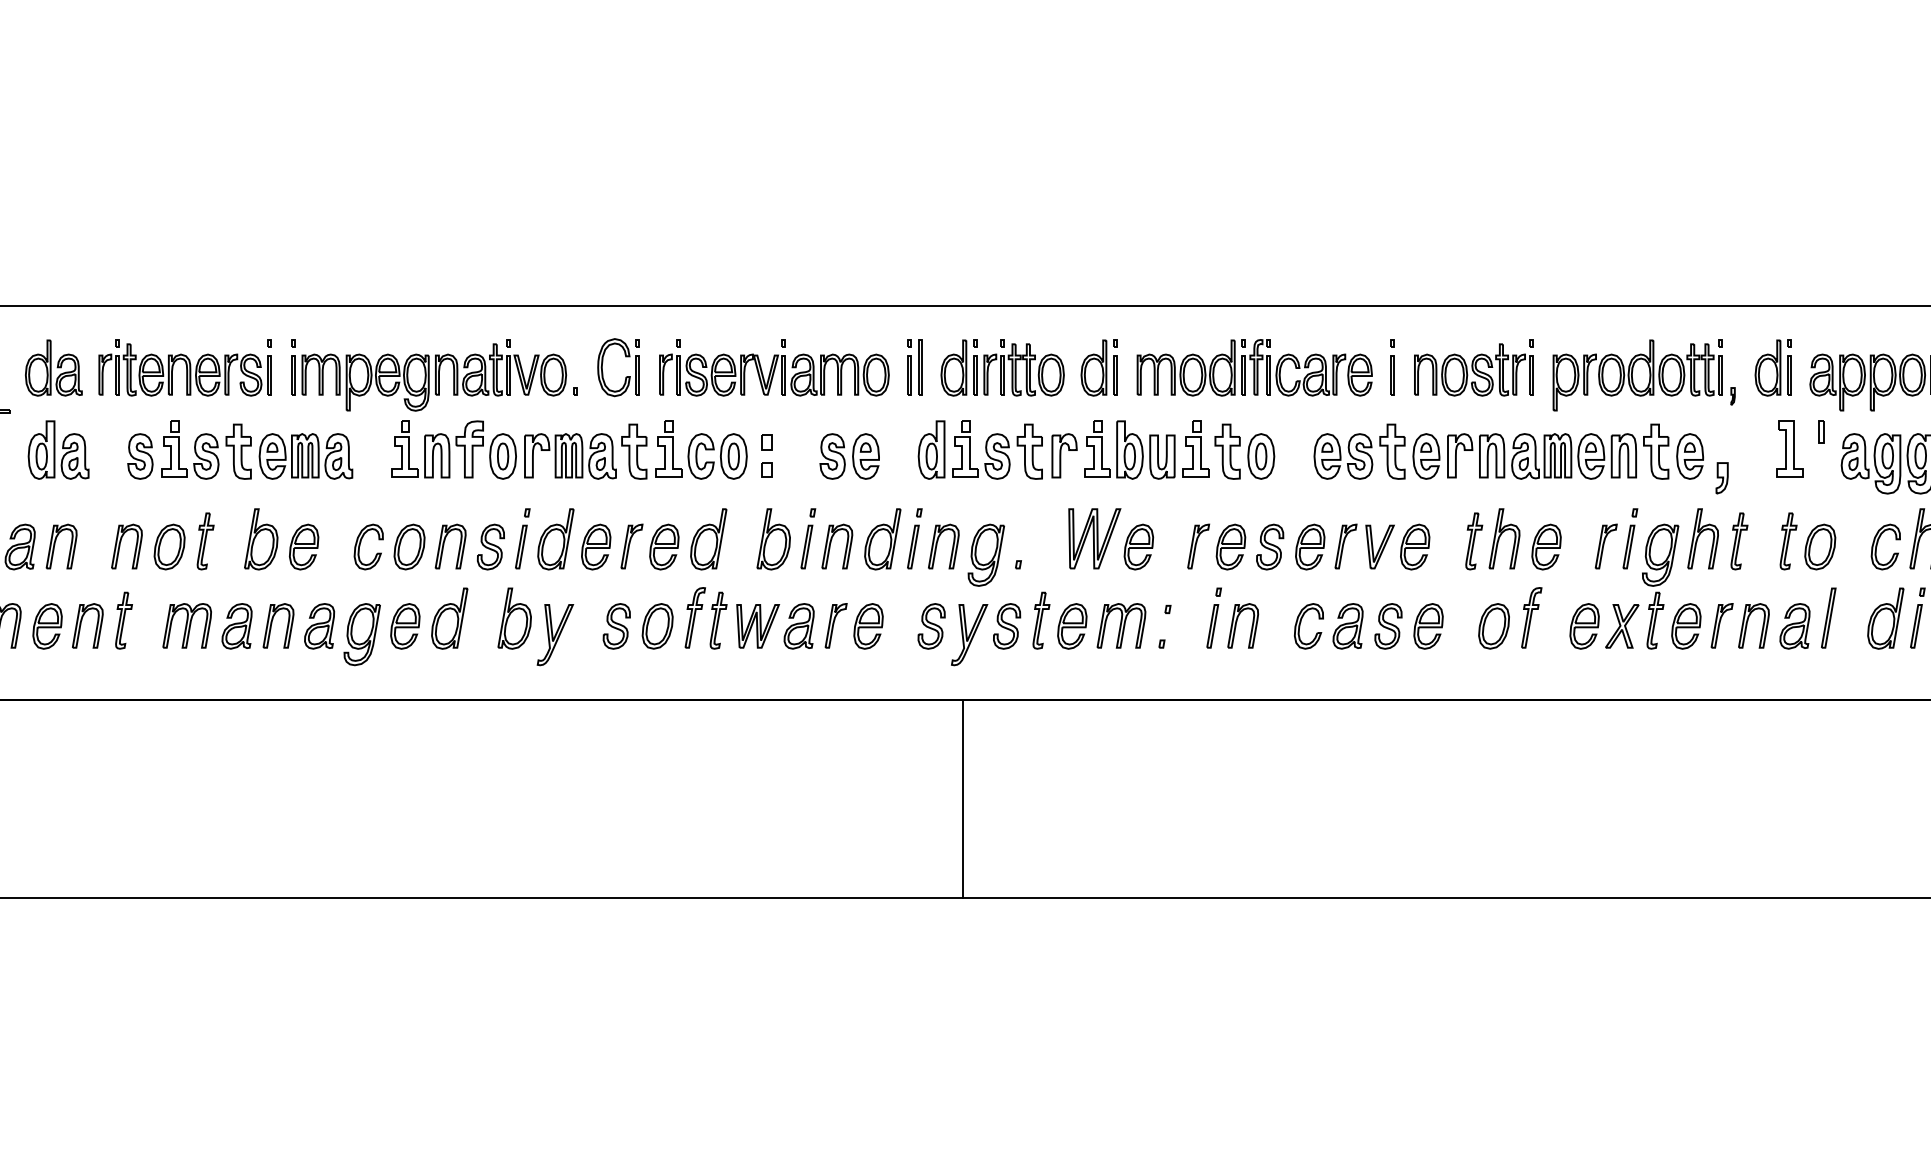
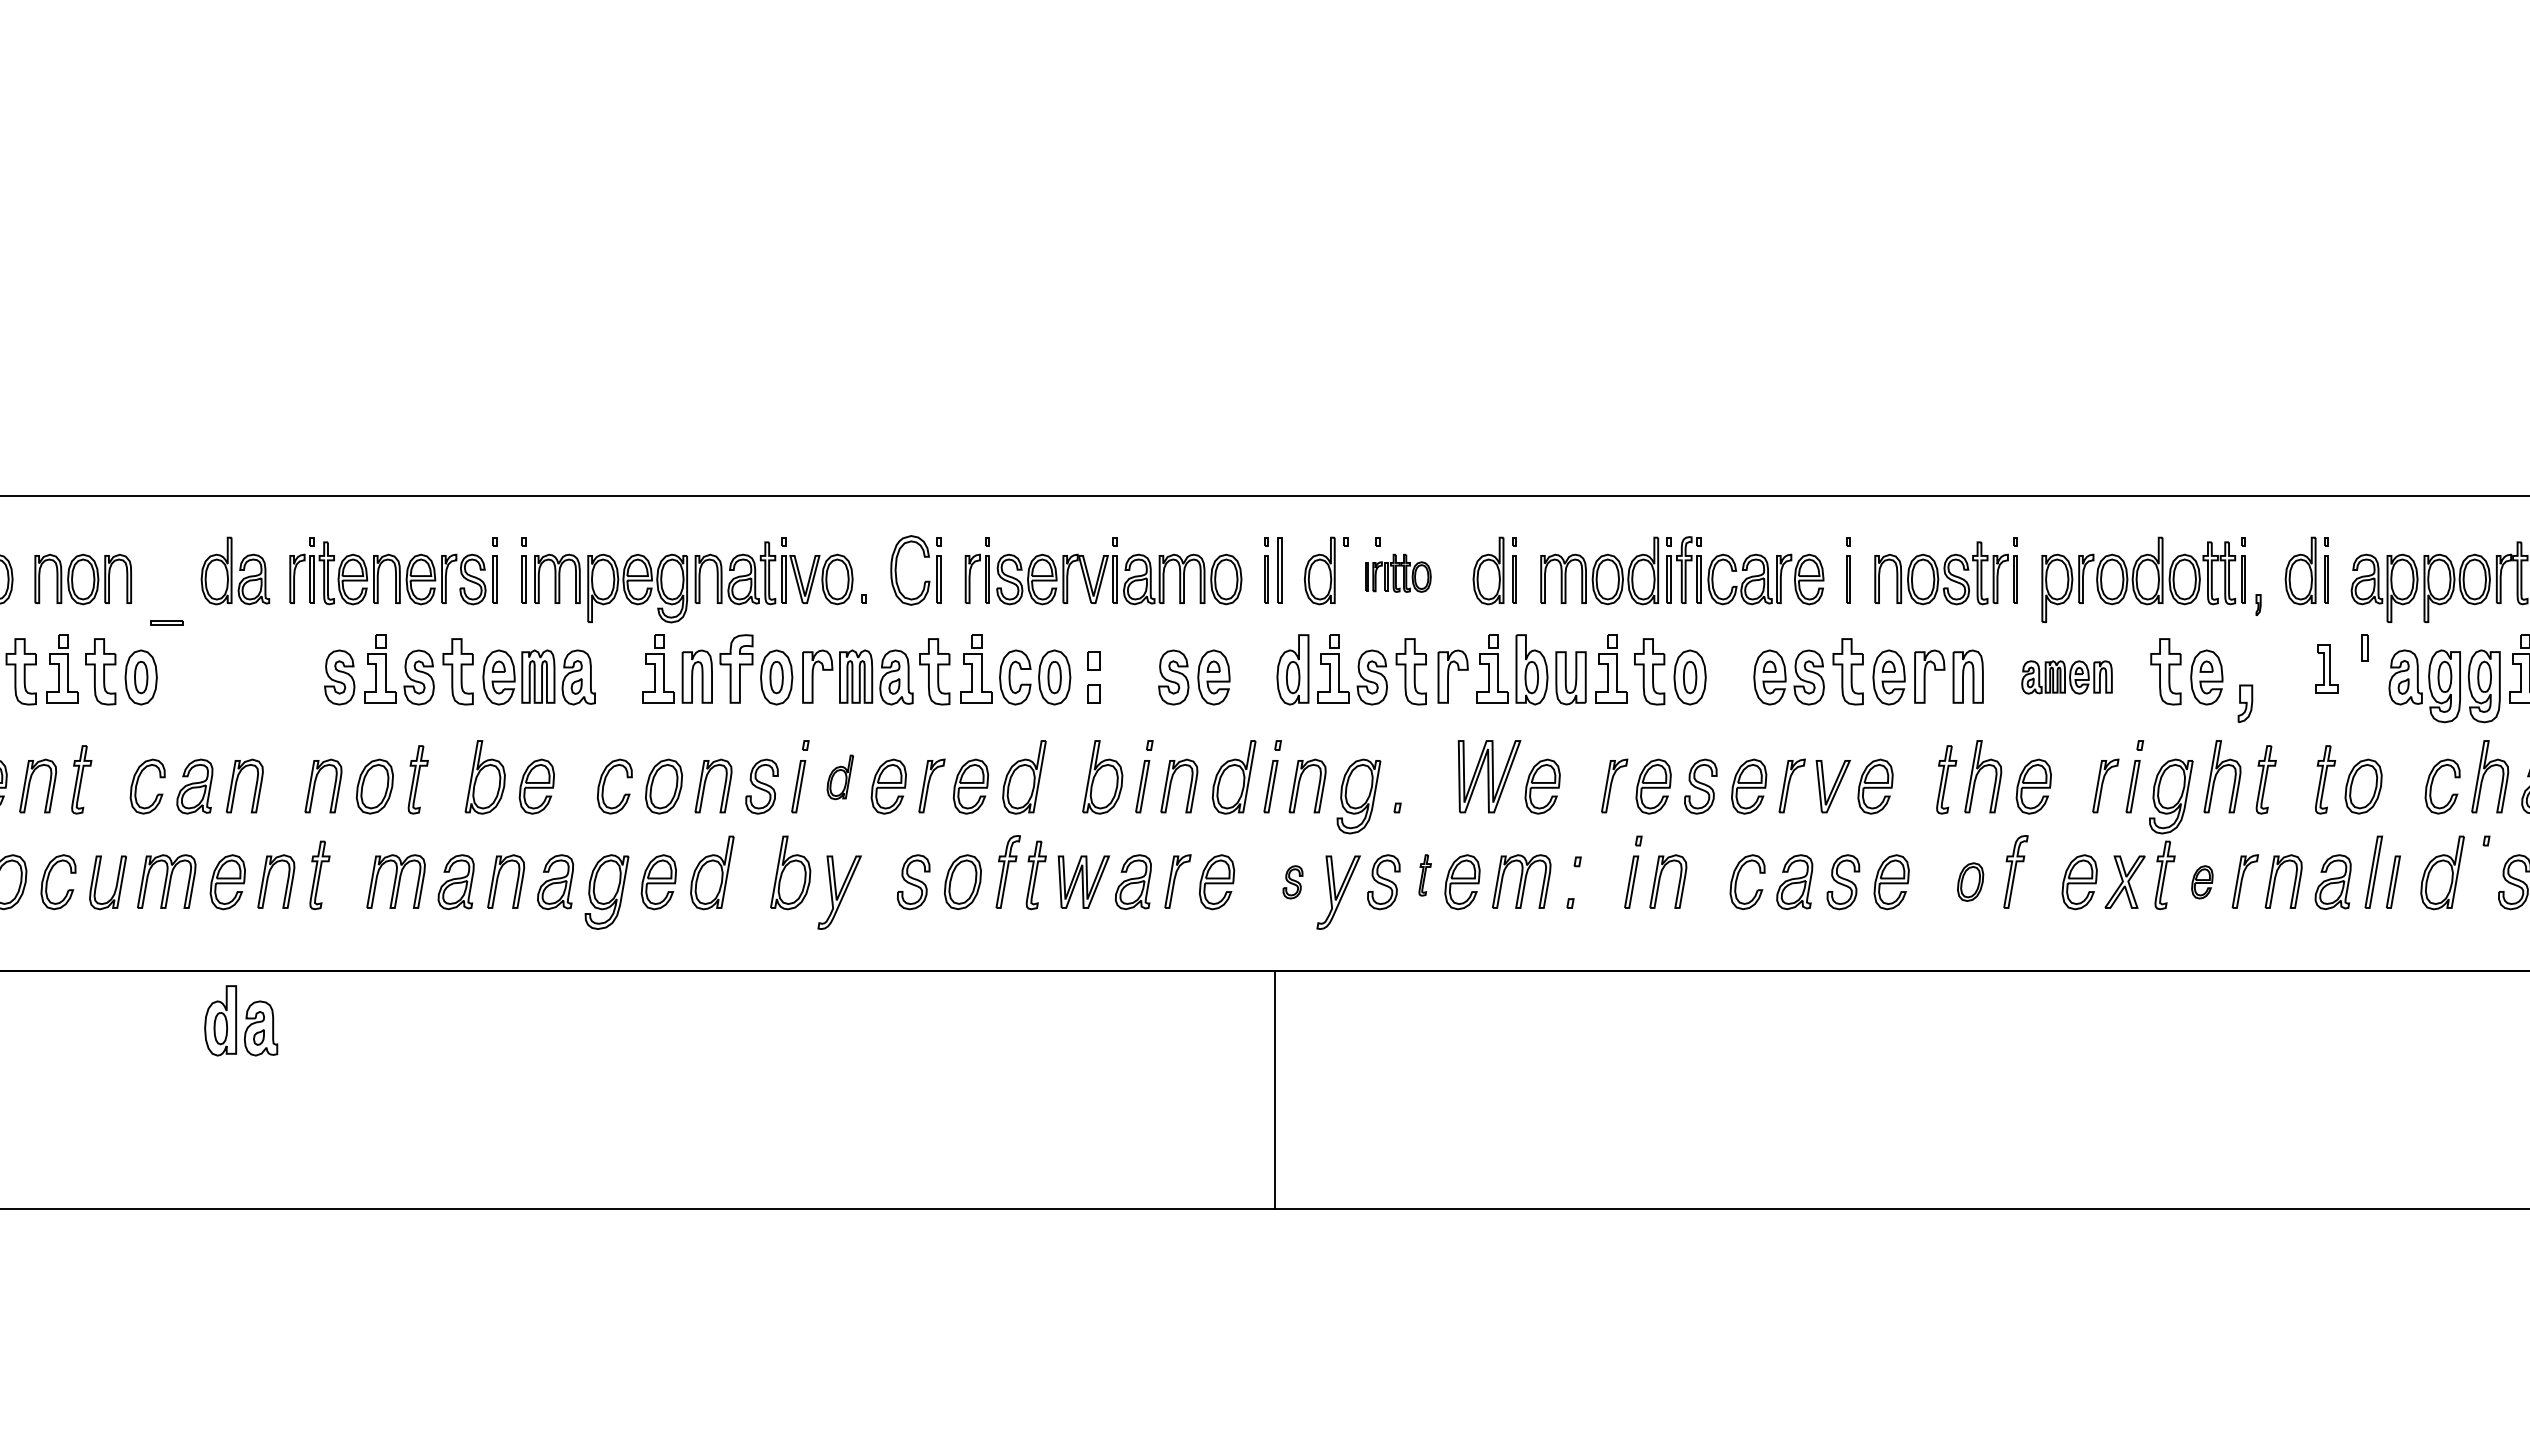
part: (1019, 370) -> (1398, 573), size x0.6
part: (58, 449) -> (241, 1020), moved
part: (1789, 449) -> (2326, 668), size x0.7
part: (1573, 456) -> (2066, 677), size x0.6
part: (556, 539) -> (840, 777), size x0.6
part: (1040, 620) -> (1424, 875), size x0.6
part: (1493, 625) -> (1970, 881), size x0.7
part: (1916, 625) -> (2393, 881), moved
part: (931, 626) -> (1292, 882), size x0.6
part: (1686, 626) -> (2202, 882), size x0.6
line: (962, 799) -> (1275, 1090), moved

